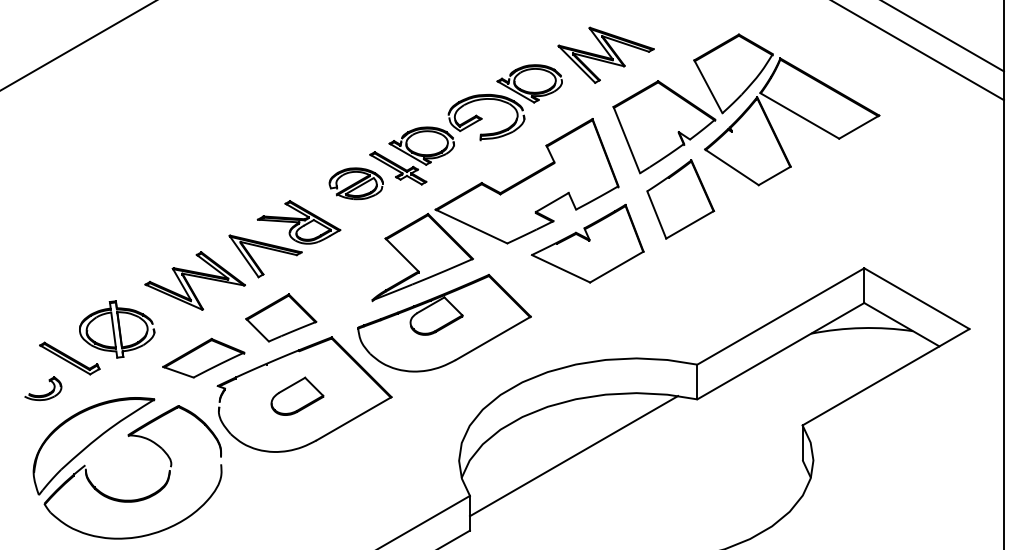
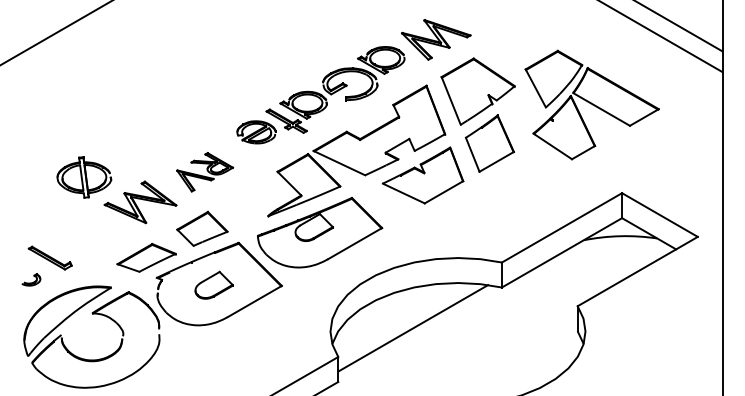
part: (786, 109) -> (592, 104), moved
part: (284, 239) -> (204, 172), size x0.7
part: (117, 329) -> (84, 177), moved
part: (43, 388) -> (31, 279), size x0.7

